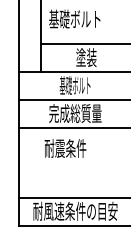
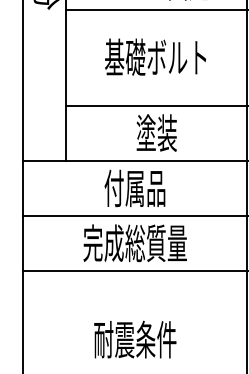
text: (74, 18) -> (154, 56), moved
text: (74, 85) -> (133, 188), 基礎ボルト -> 付属品
text: (65, 148) -> (135, 339), moved

